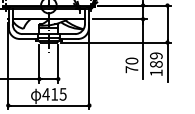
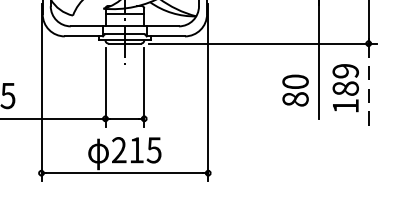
line: (167, 62) -> (368, 84), solid -> dashed
text: (131, 69) -> (294, 99), 70 -> 80
text: (45, 94) -> (117, 150), 415 -> 215

